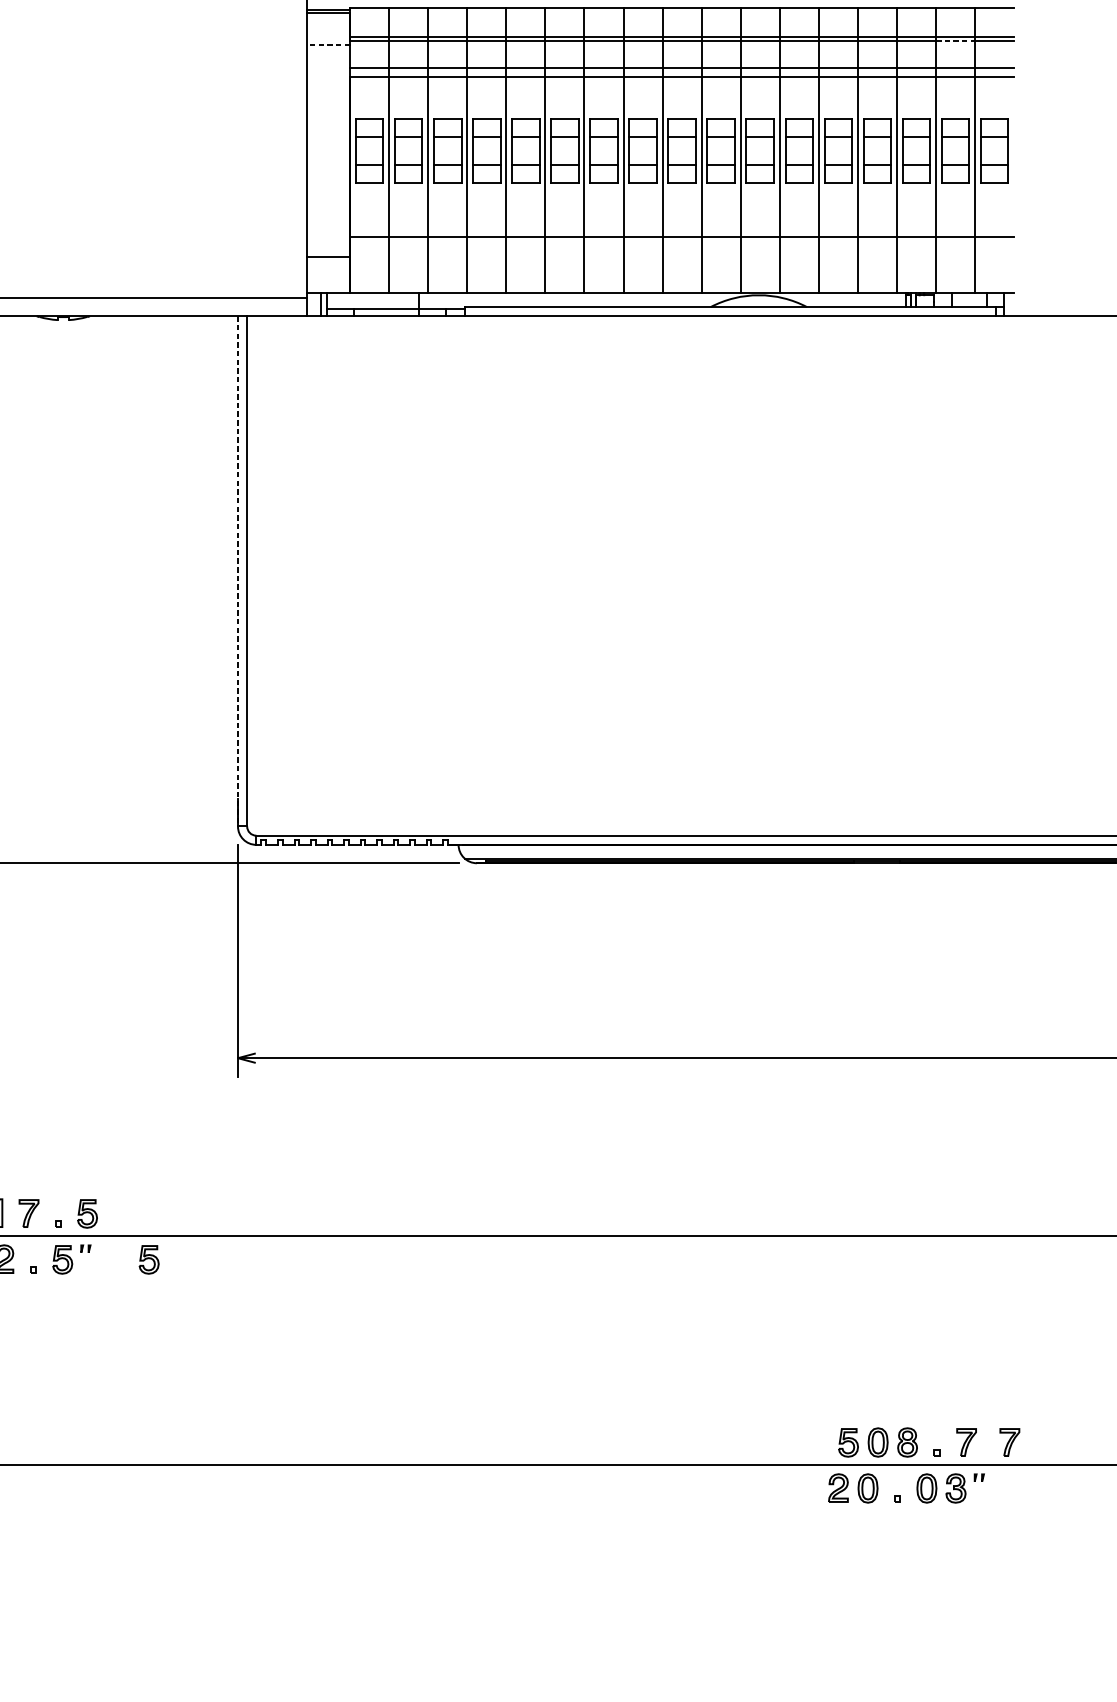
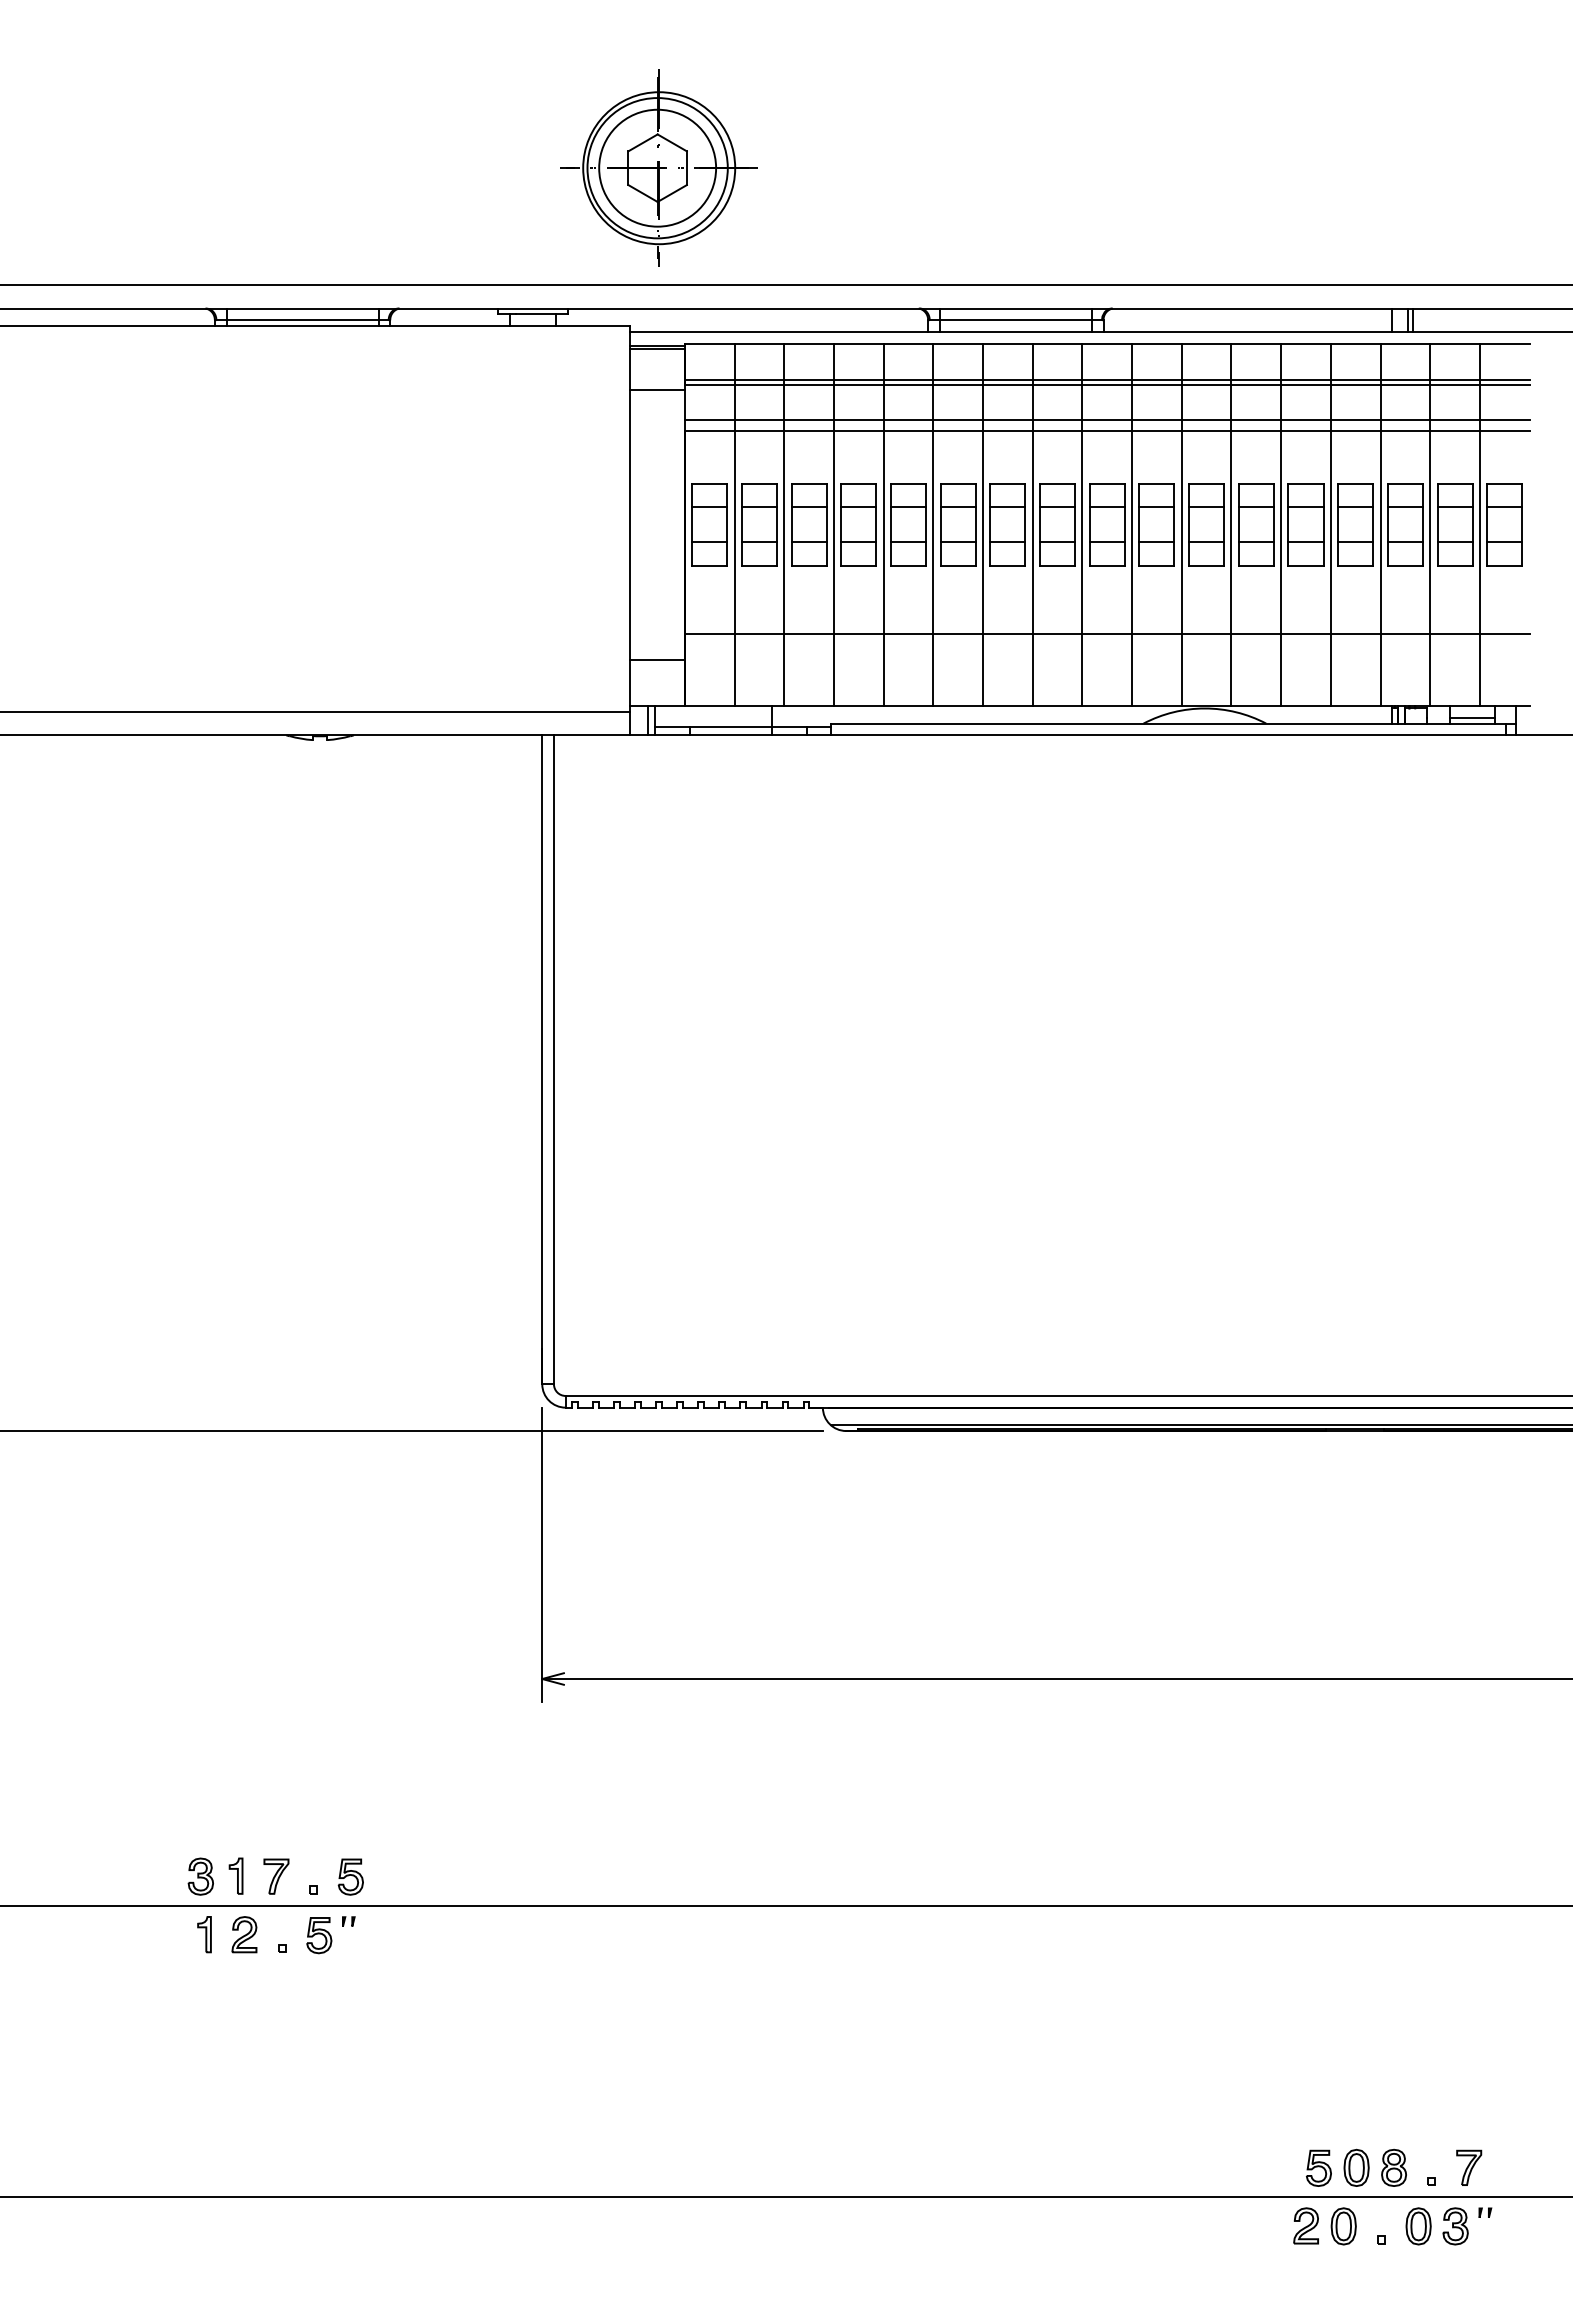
line: (955, 40) -> (1455, 384), dashed -> solid
line: (327, 45) -> (656, 390), dashed -> solid
line: (969, 302) -> (1472, 717), added
line: (238, 571) -> (542, 1060), dashed -> solid
part: (149, 1259) -> (429, 1935), removed
part: (1010, 1442) -> (1524, 2167), removed

